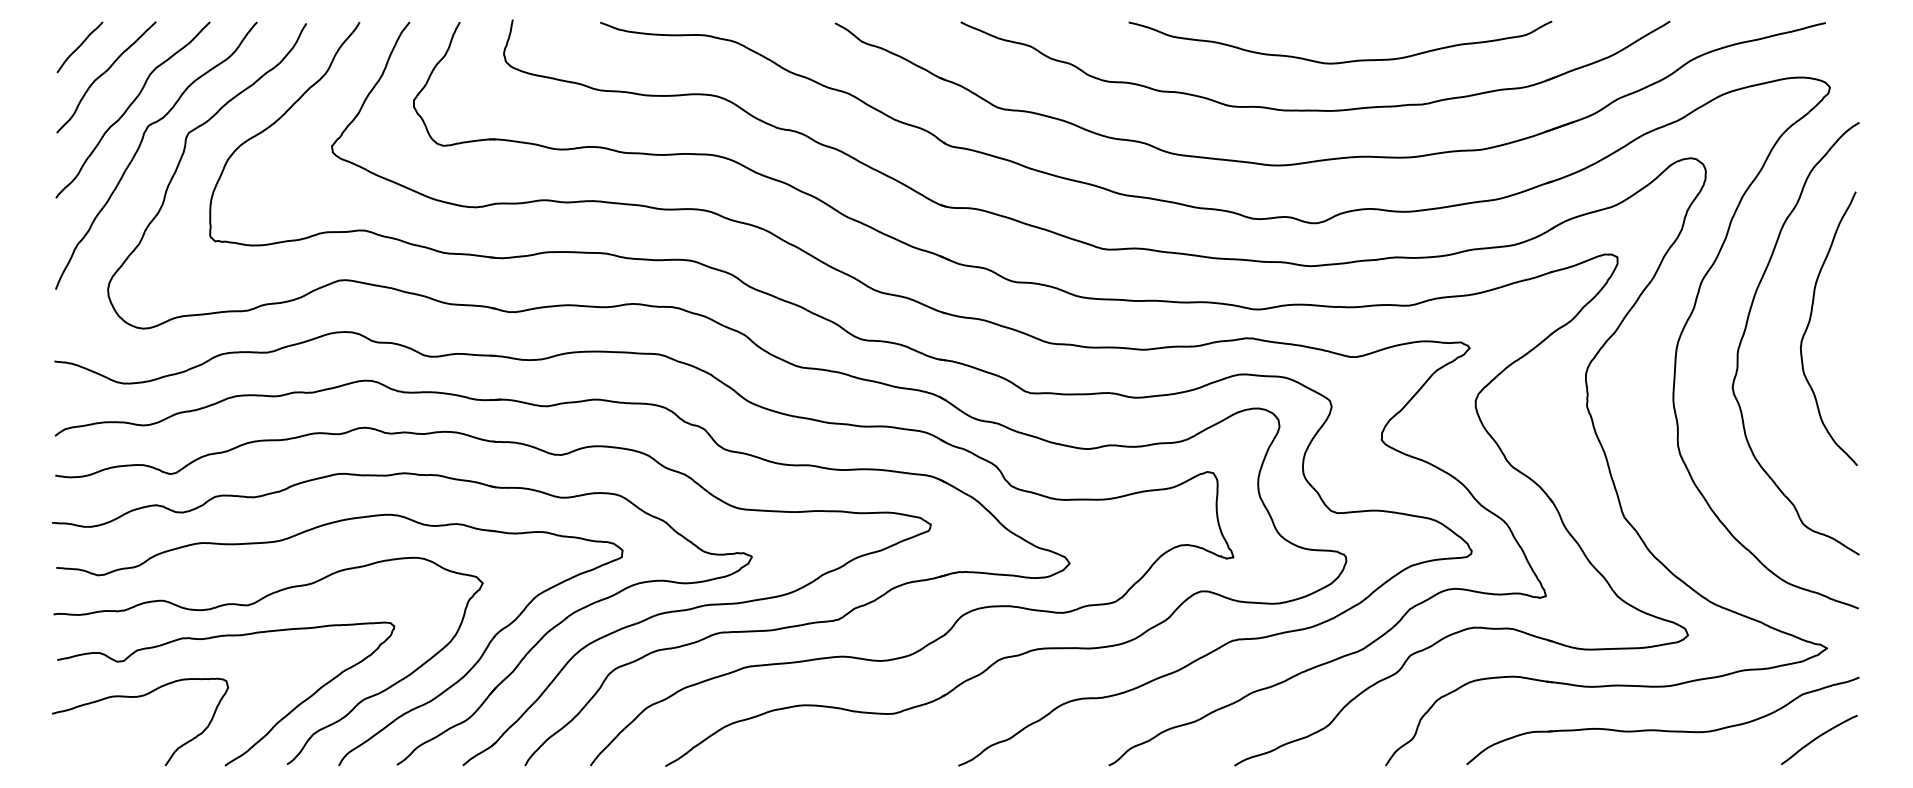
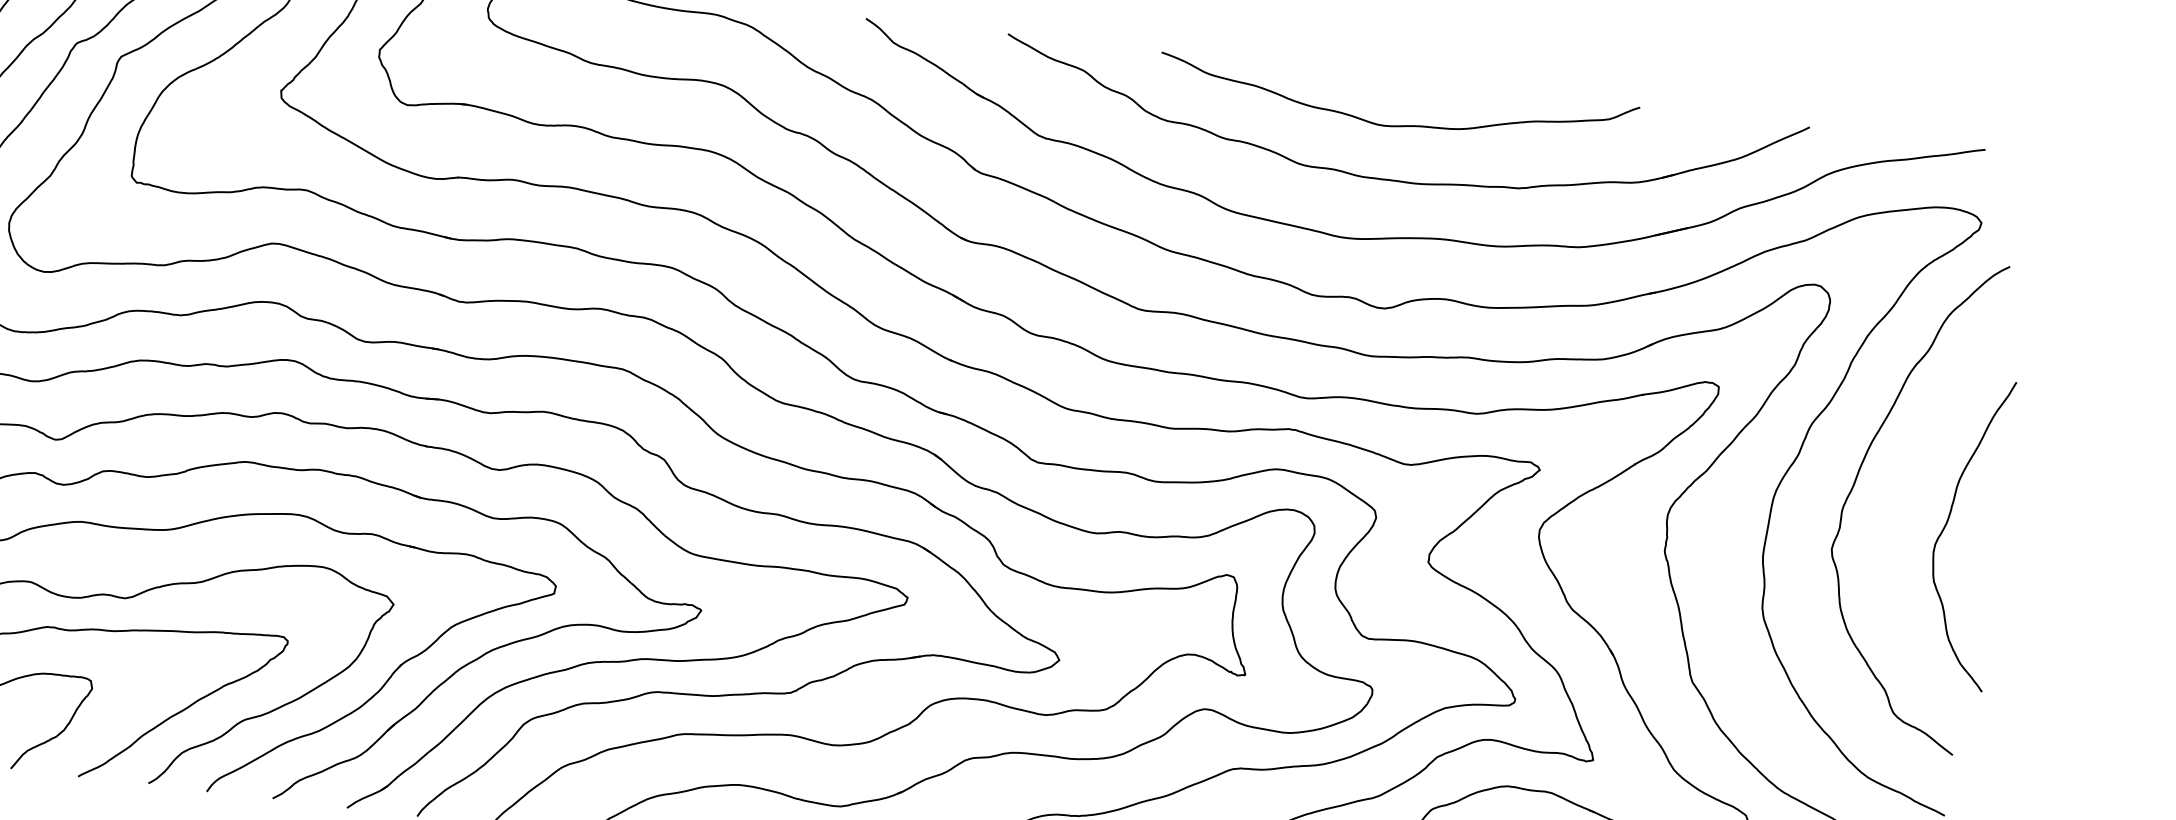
curve: (1341, 61) -> (1396, 124), moved
curve: (1810, 322) -> (1947, 523), moved

